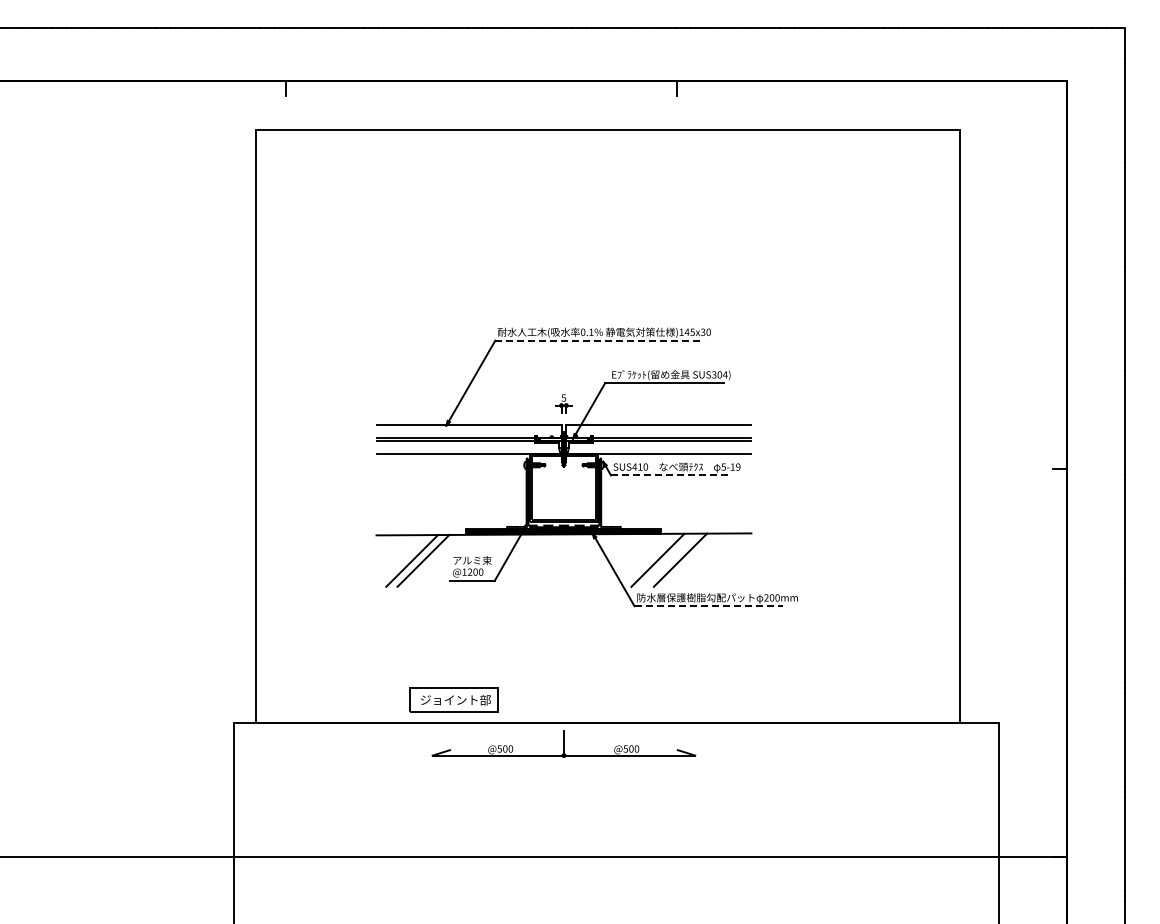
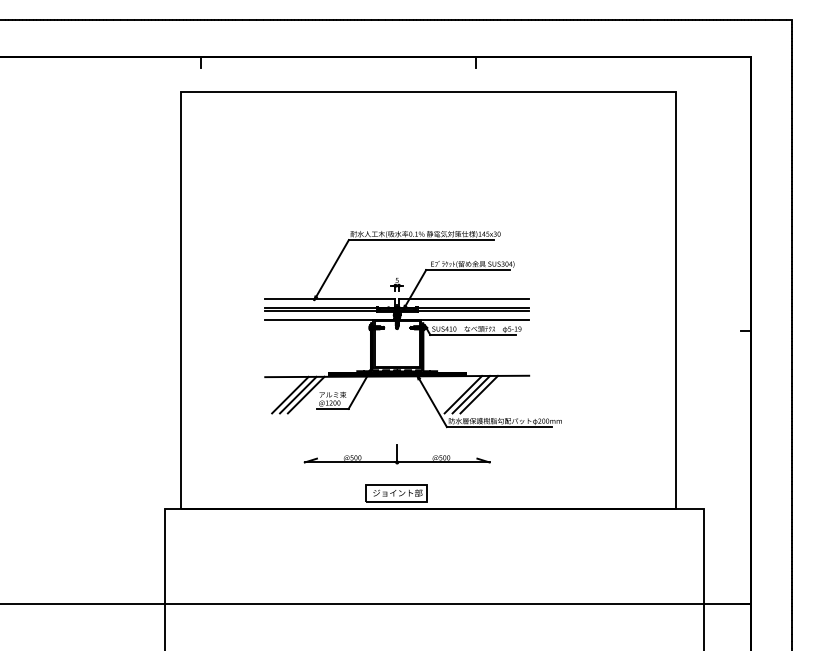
line: (598, 340) -> (421, 239), dashed -> solid
line: (671, 475) -> (472, 335), dashed -> solid
line: (668, 559) -> (470, 394), added
line: (434, 560) -> (306, 394), added
line: (709, 606) -> (499, 427), dashed -> solid
part: (453, 699) -> (396, 492), moved
part: (563, 743) -> (396, 453), moved

